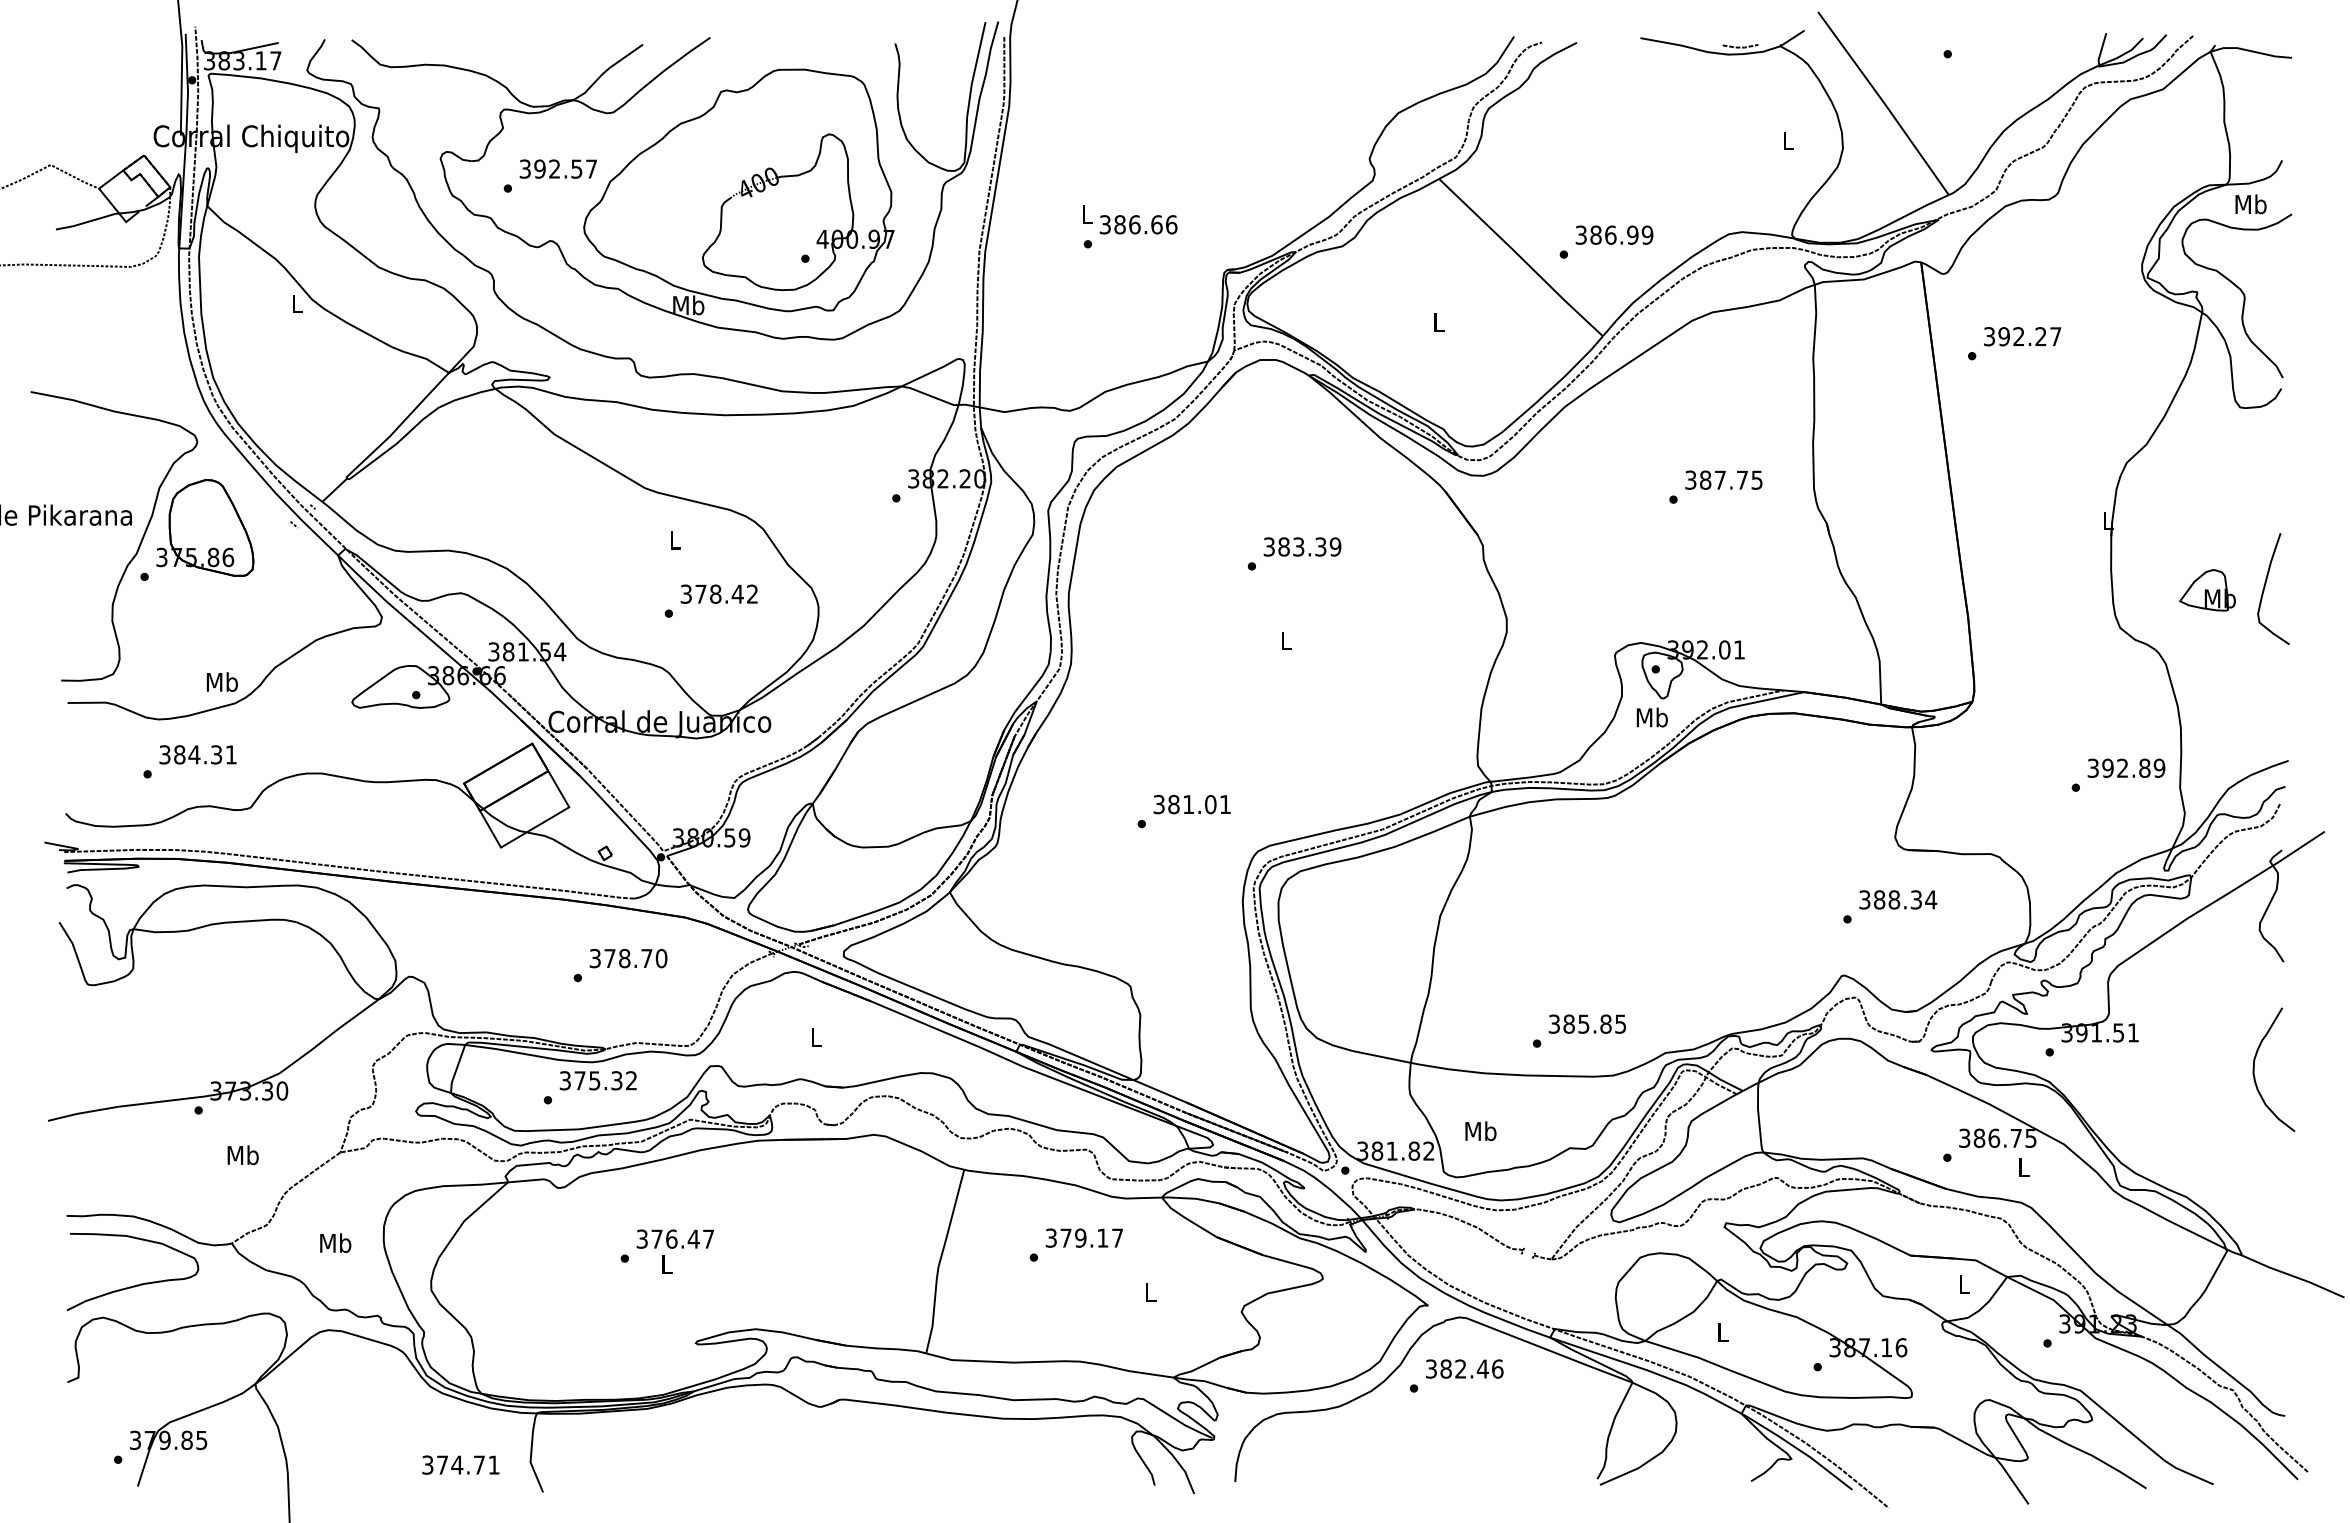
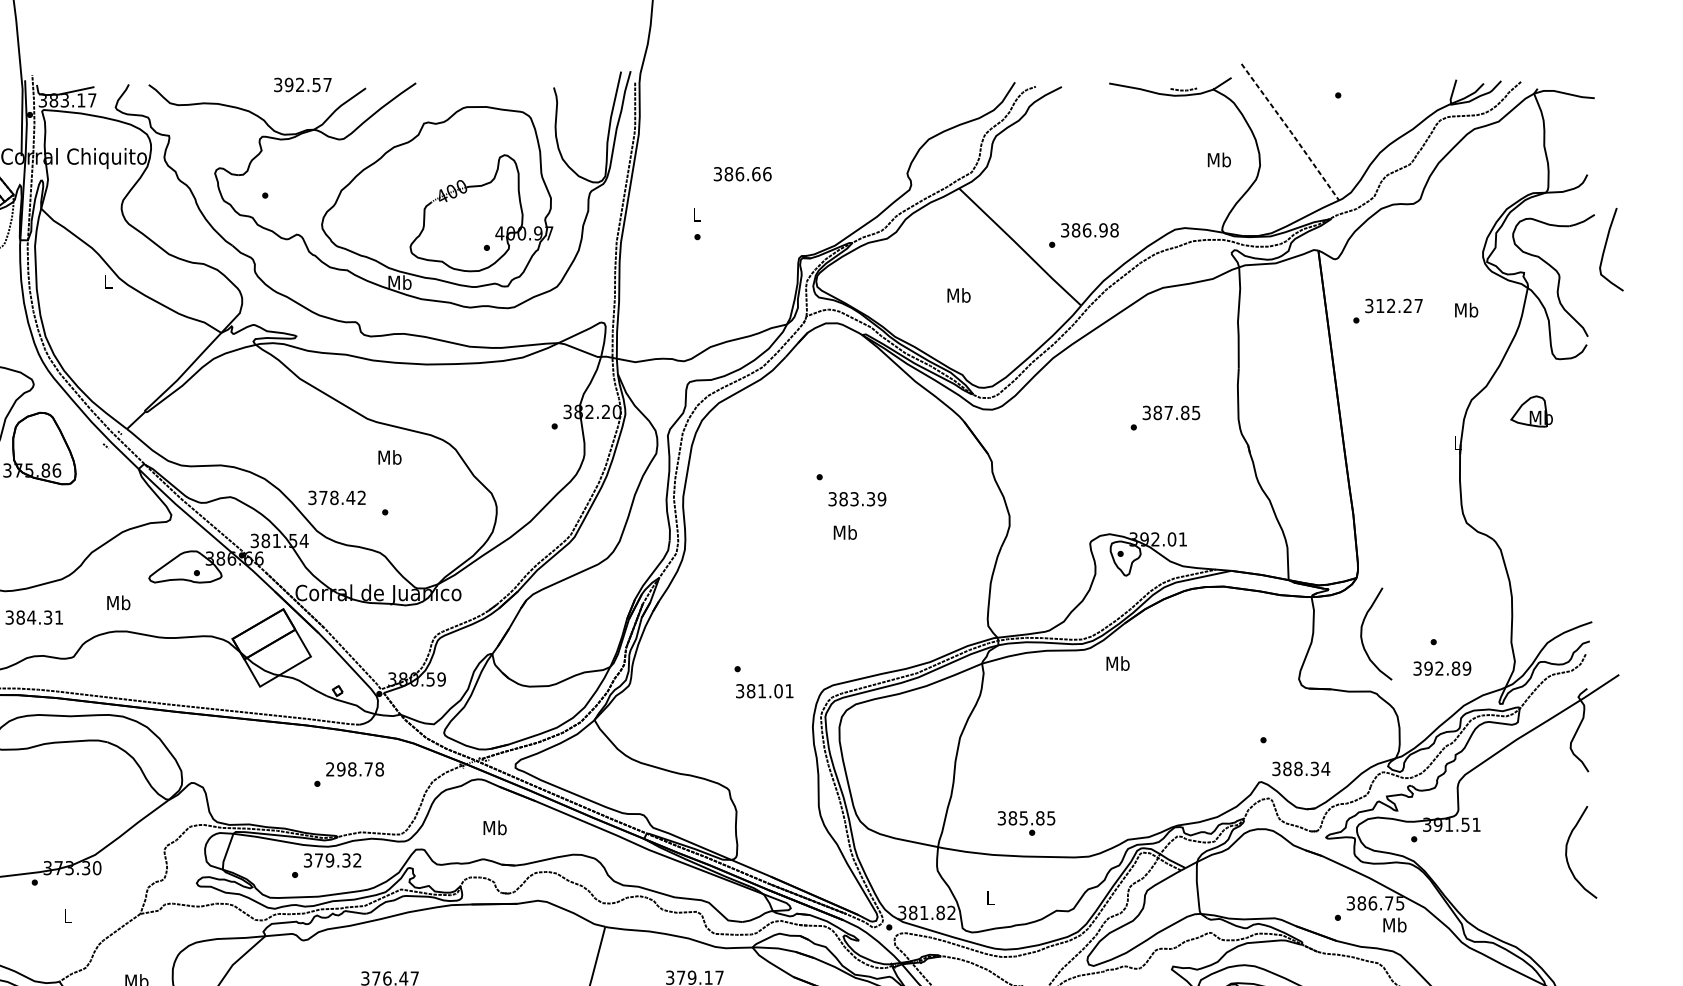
line: (1884, 103) -> (1291, 132), solid -> dashed
text: (1787, 140) -> (1218, 159), L -> Mb
text: (557, 168) -> (302, 84), moved
text: (2250, 204) -> (1466, 310), moved
text: (1138, 224) -> (742, 173), moved
text: (1647, 234) -> (1114, 229), 386.99 -> 386.98
text: (1438, 322) -> (958, 295), L -> Mb
text: (2003, 336) -> (1379, 305), 392.27 -> 312.27
text: (1742, 479) -> (1185, 412), 387.75 -> 387.85
text: (674, 539) -> (389, 457), L -> Mb
text: (1302, 546) -> (857, 498), moved
curve: (2265, 587) -> (1605, 248), moved
part: (2207, 590) -> (1531, 411), moved
text: (718, 593) -> (336, 497), moved
text: (1286, 640) -> (845, 532), L -> Mb
text: (221, 681) -> (118, 602), moved
text: (1651, 717) -> (1117, 663), moved
text: (2126, 767) -> (1442, 668), moved
curve: (1979, 776) -> (1361, 633), added
text: (1191, 804) -> (764, 691), moved
text: (1898, 899) -> (1301, 768), moved
text: (628, 958) -> (355, 769), 378.70 -> 298.78
text: (1587, 1023) -> (1026, 817), moved
text: (816, 1036) -> (495, 827), L -> Mb
text: (594, 1080) -> (329, 860), 375.32 -> 379.32
text: (1480, 1131) -> (990, 898), Mb -> L
text: (242, 1155) -> (67, 916), Mb -> L
text: (2023, 1167) -> (1394, 925), L -> Mb

